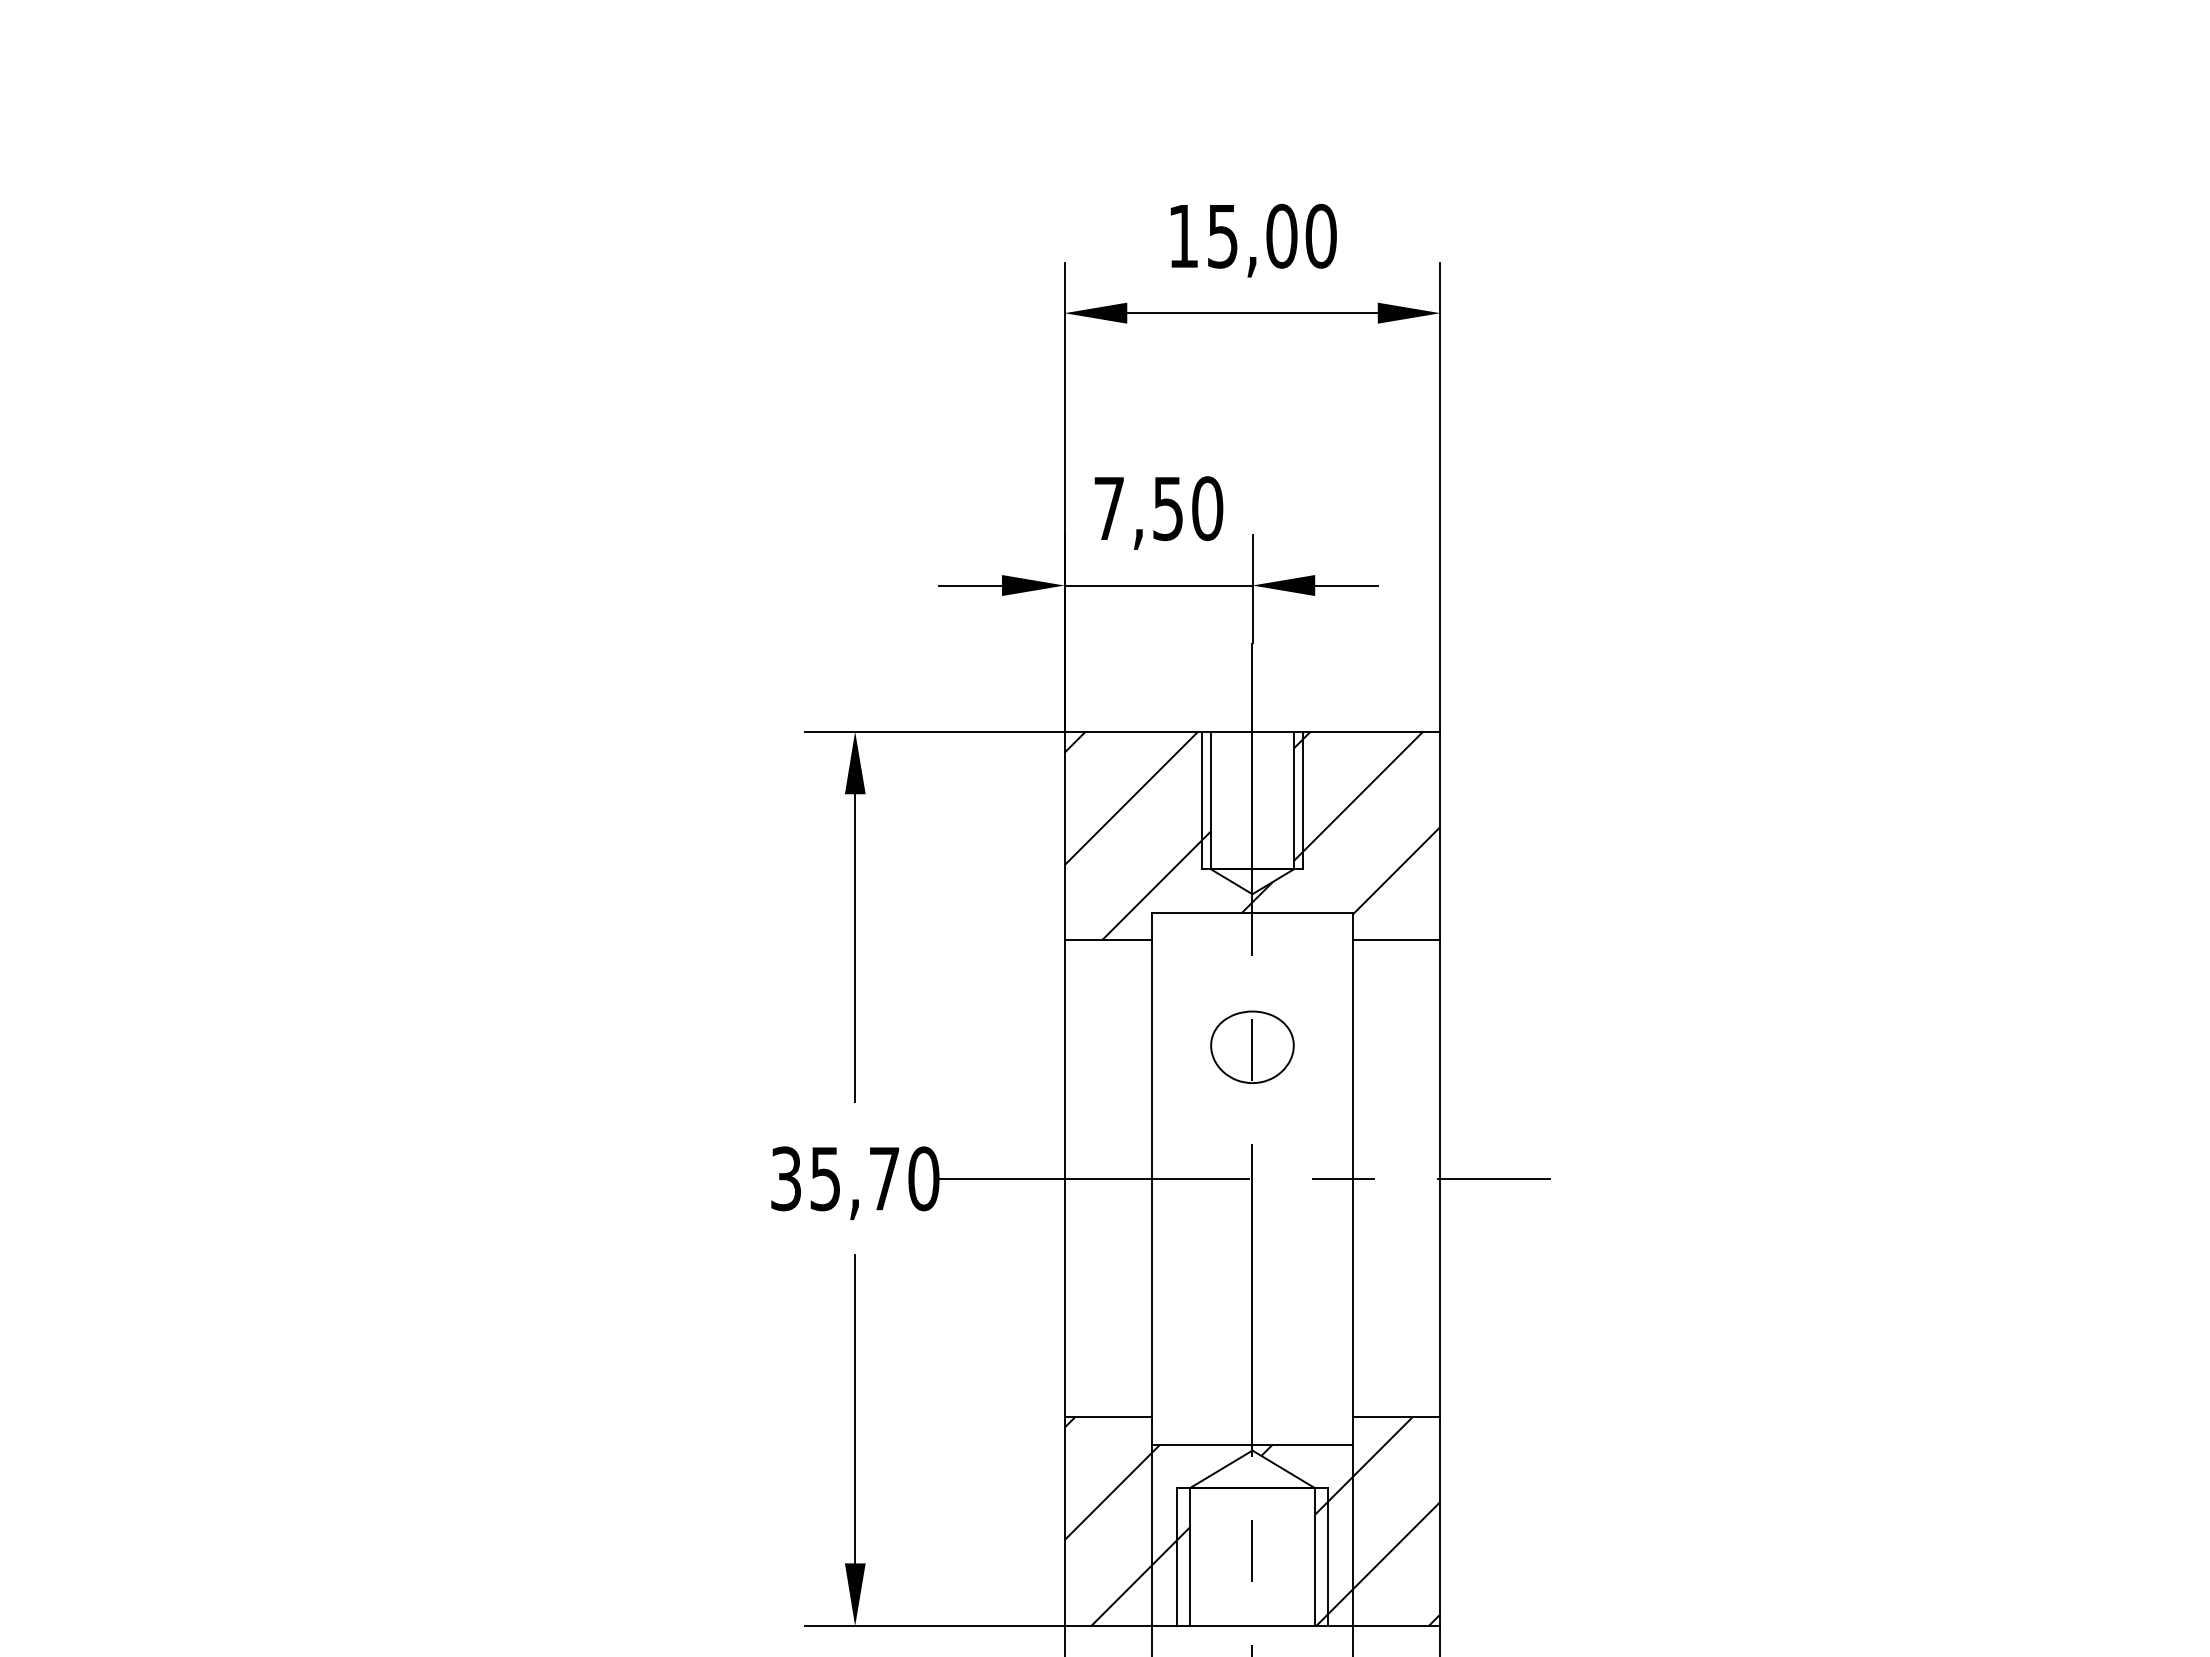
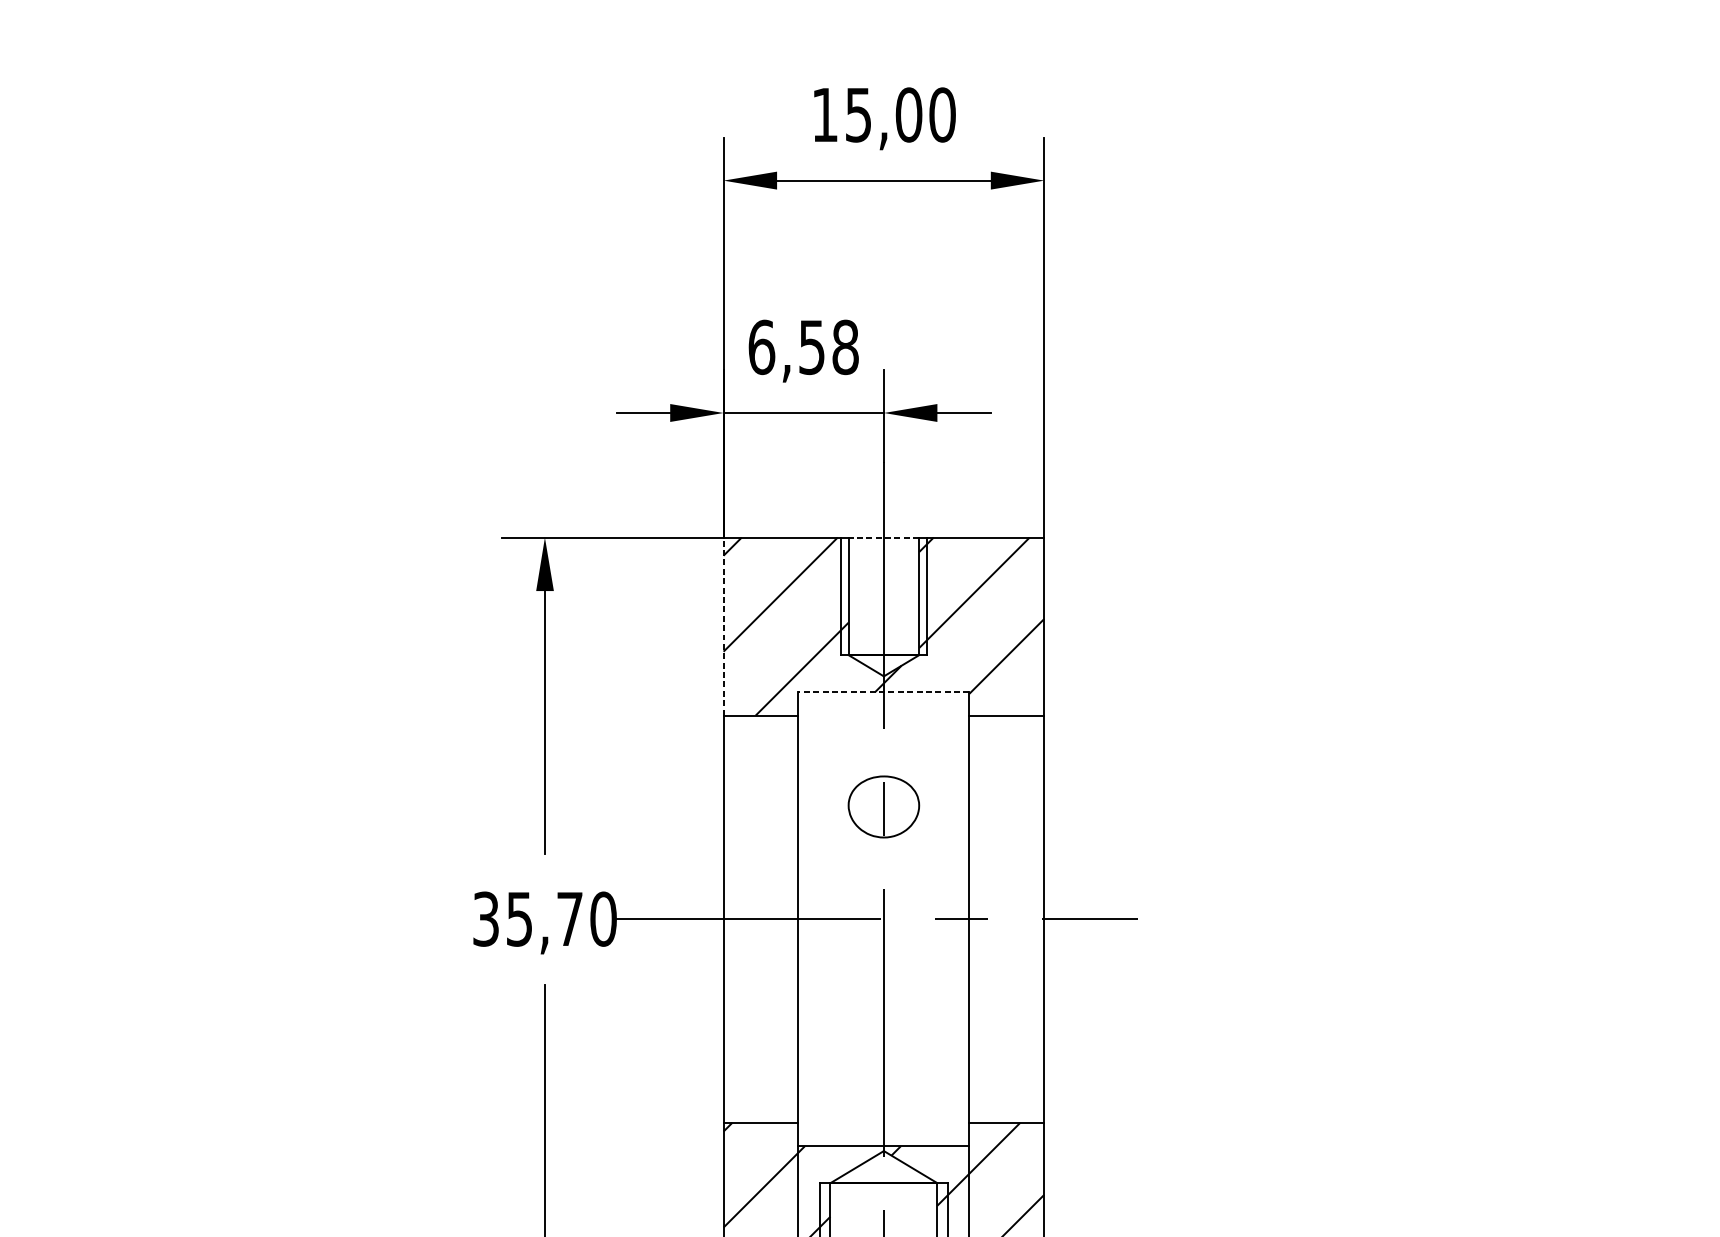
text: (1158, 508) -> (803, 347), 7,50 -> 6,58
line: (1251, 731) -> (883, 537), solid -> dashed
line: (1064, 835) -> (723, 626), solid -> dashed
line: (1251, 912) -> (883, 691), solid -> dashed

